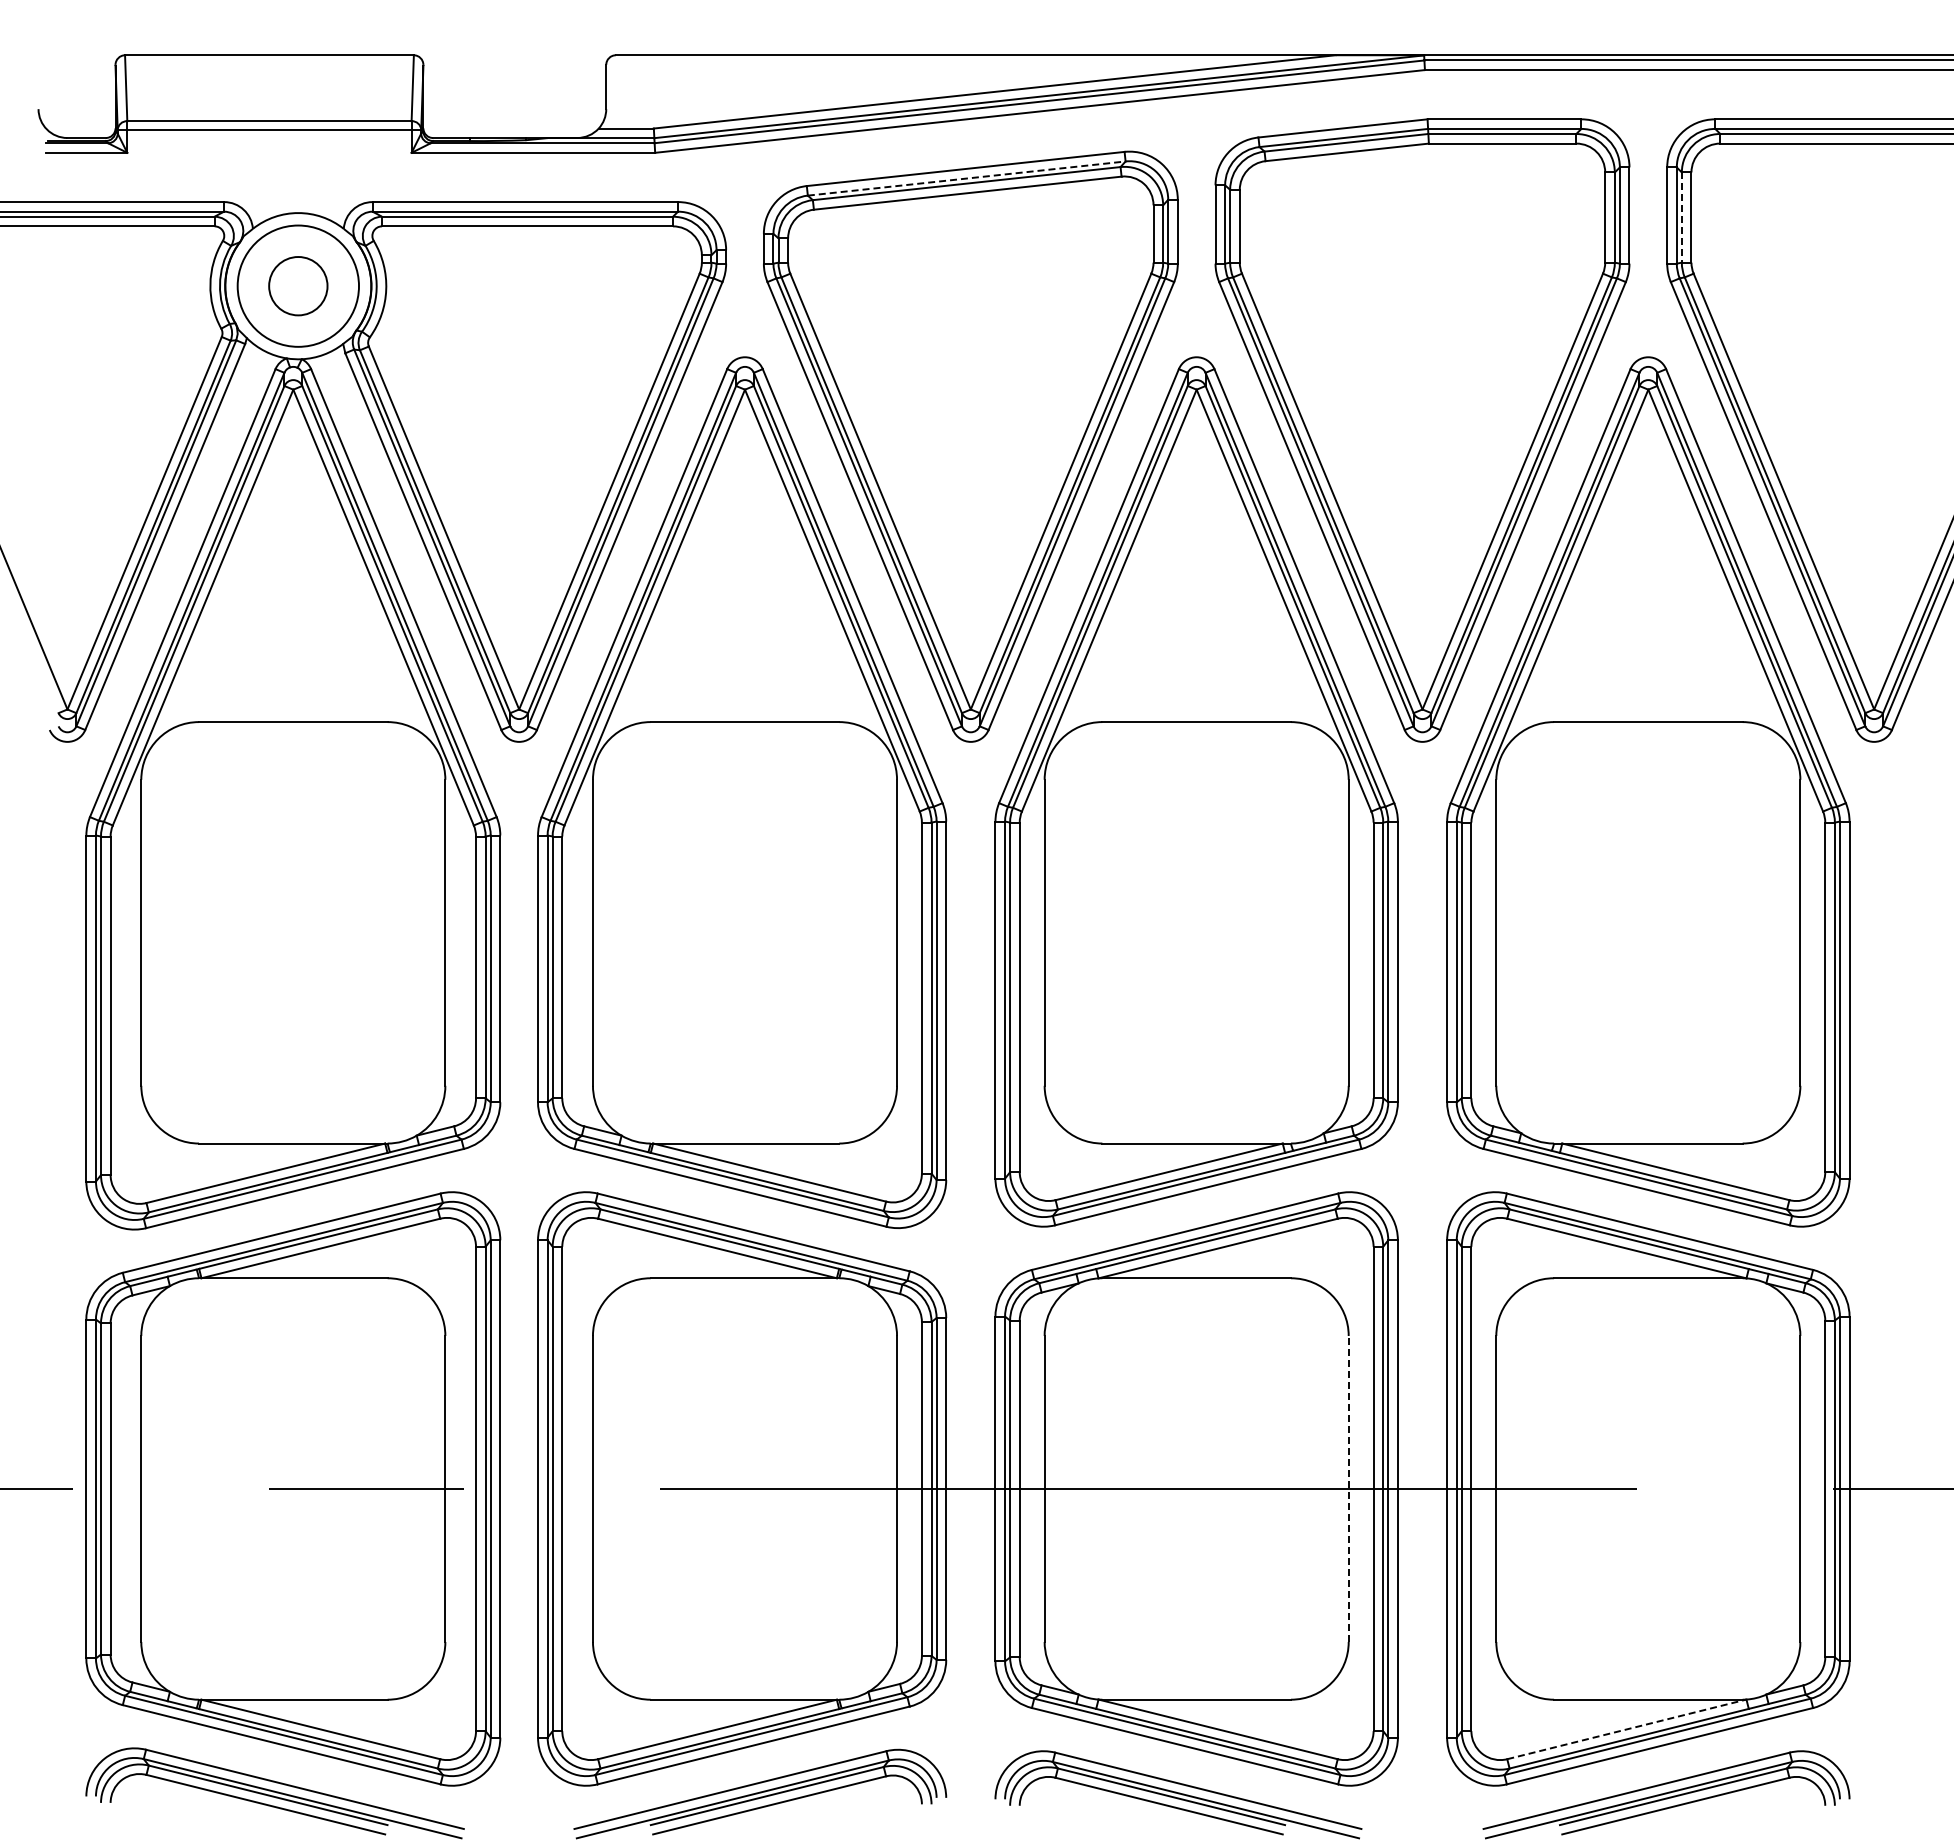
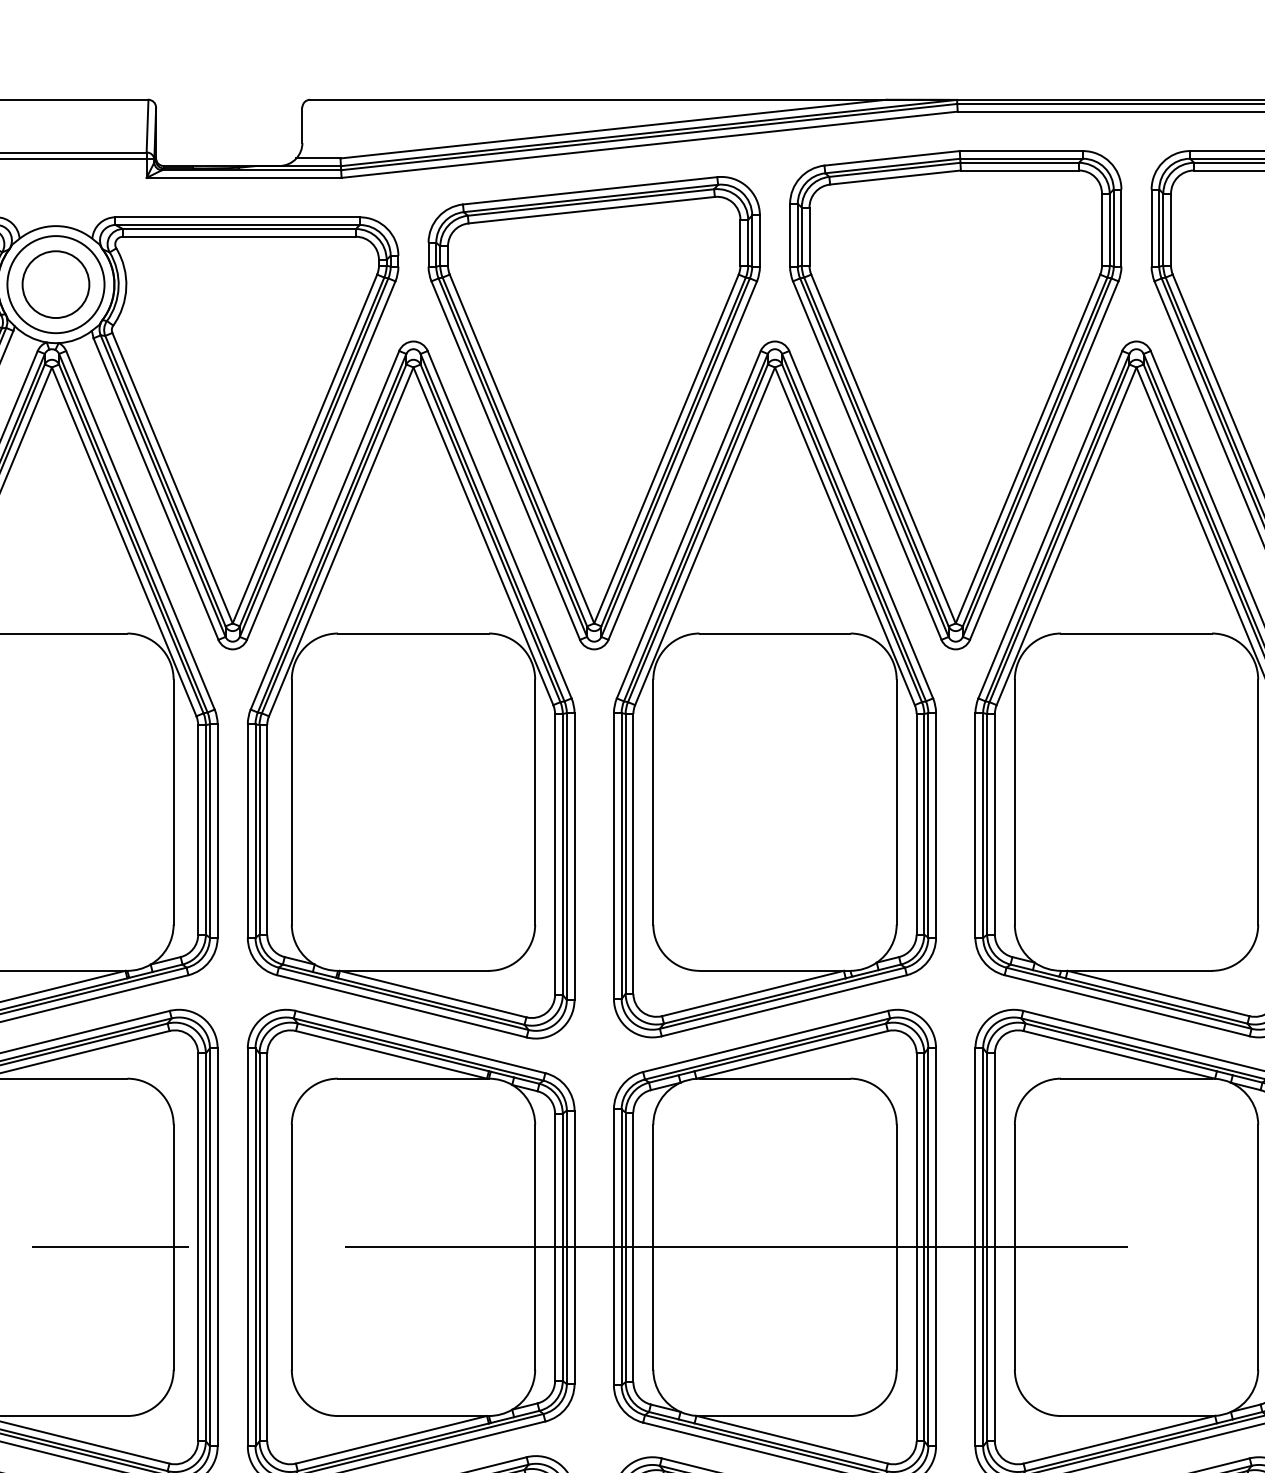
line: (966, 178) -> (590, 198), dashed -> solid
line: (1681, 218) -> (1163, 230), dashed -> solid
circle: (298, 285) -> (56, 284), size x1.43
line: (1348, 1488) -> (896, 1246), dashed -> solid
line: (1627, 1729) -> (1119, 1439), dashed -> solid

